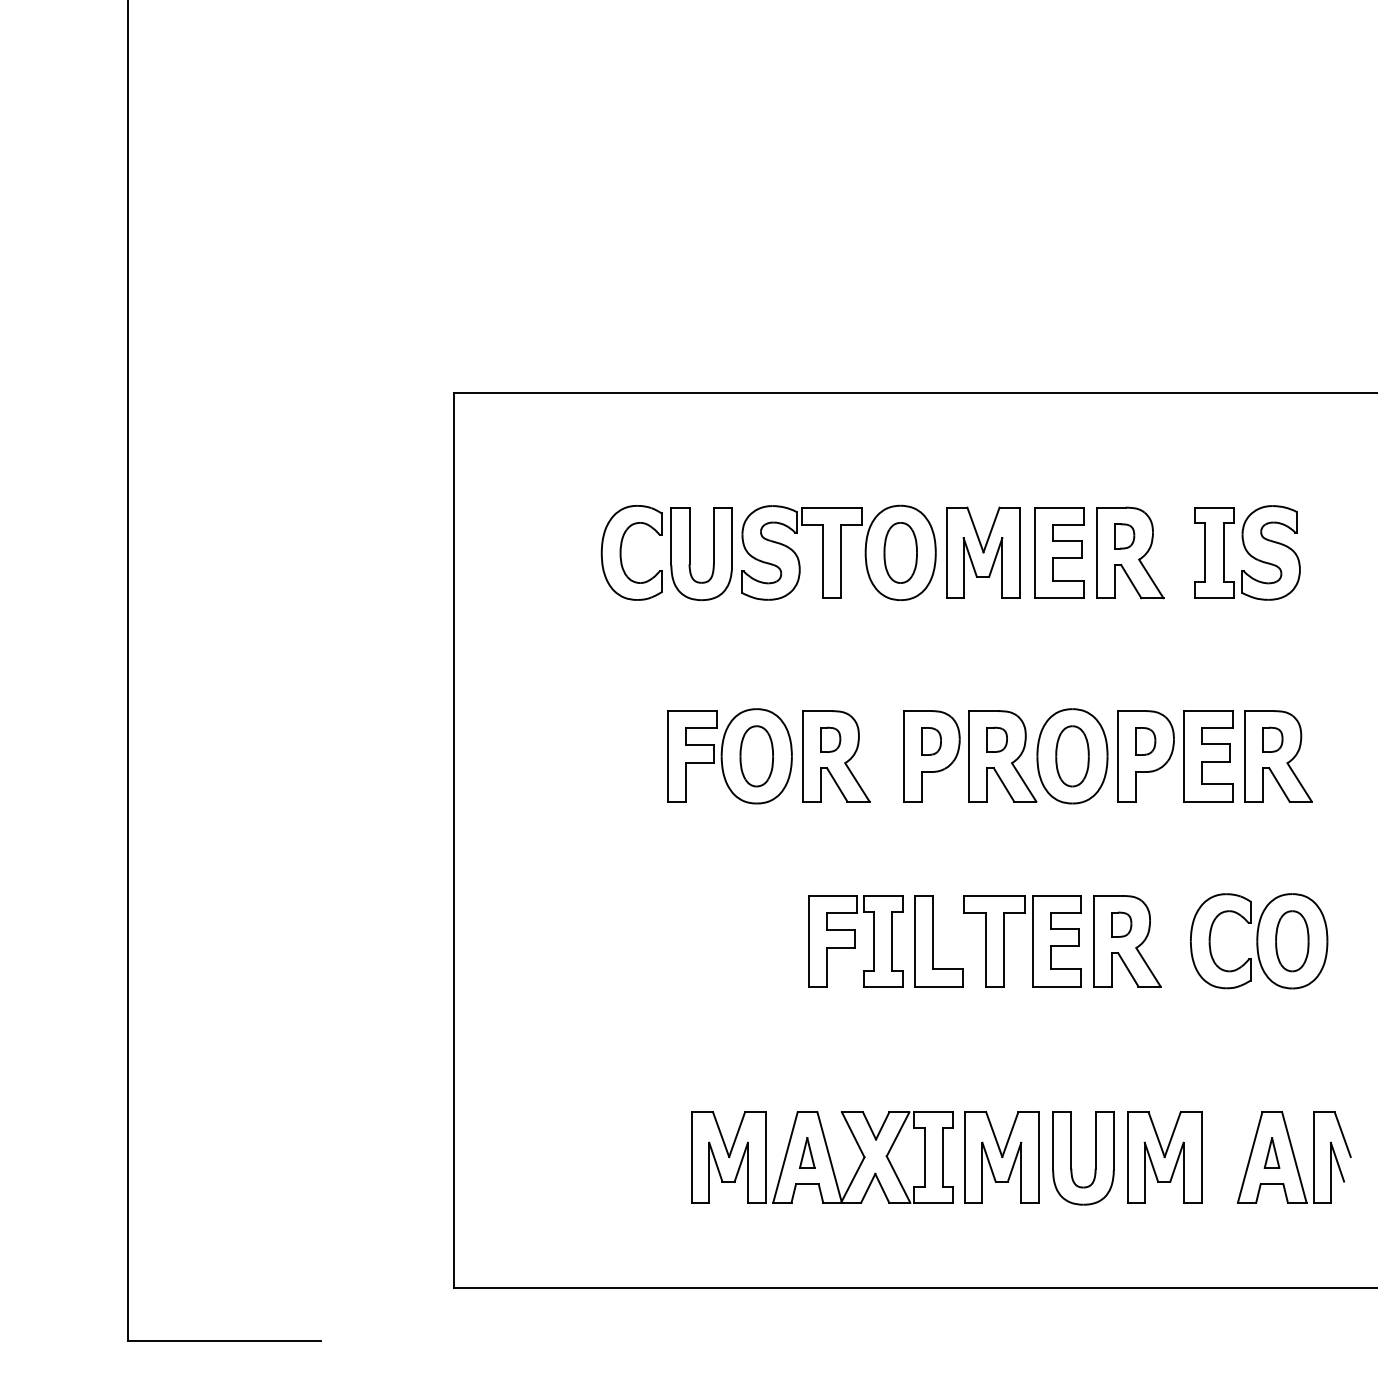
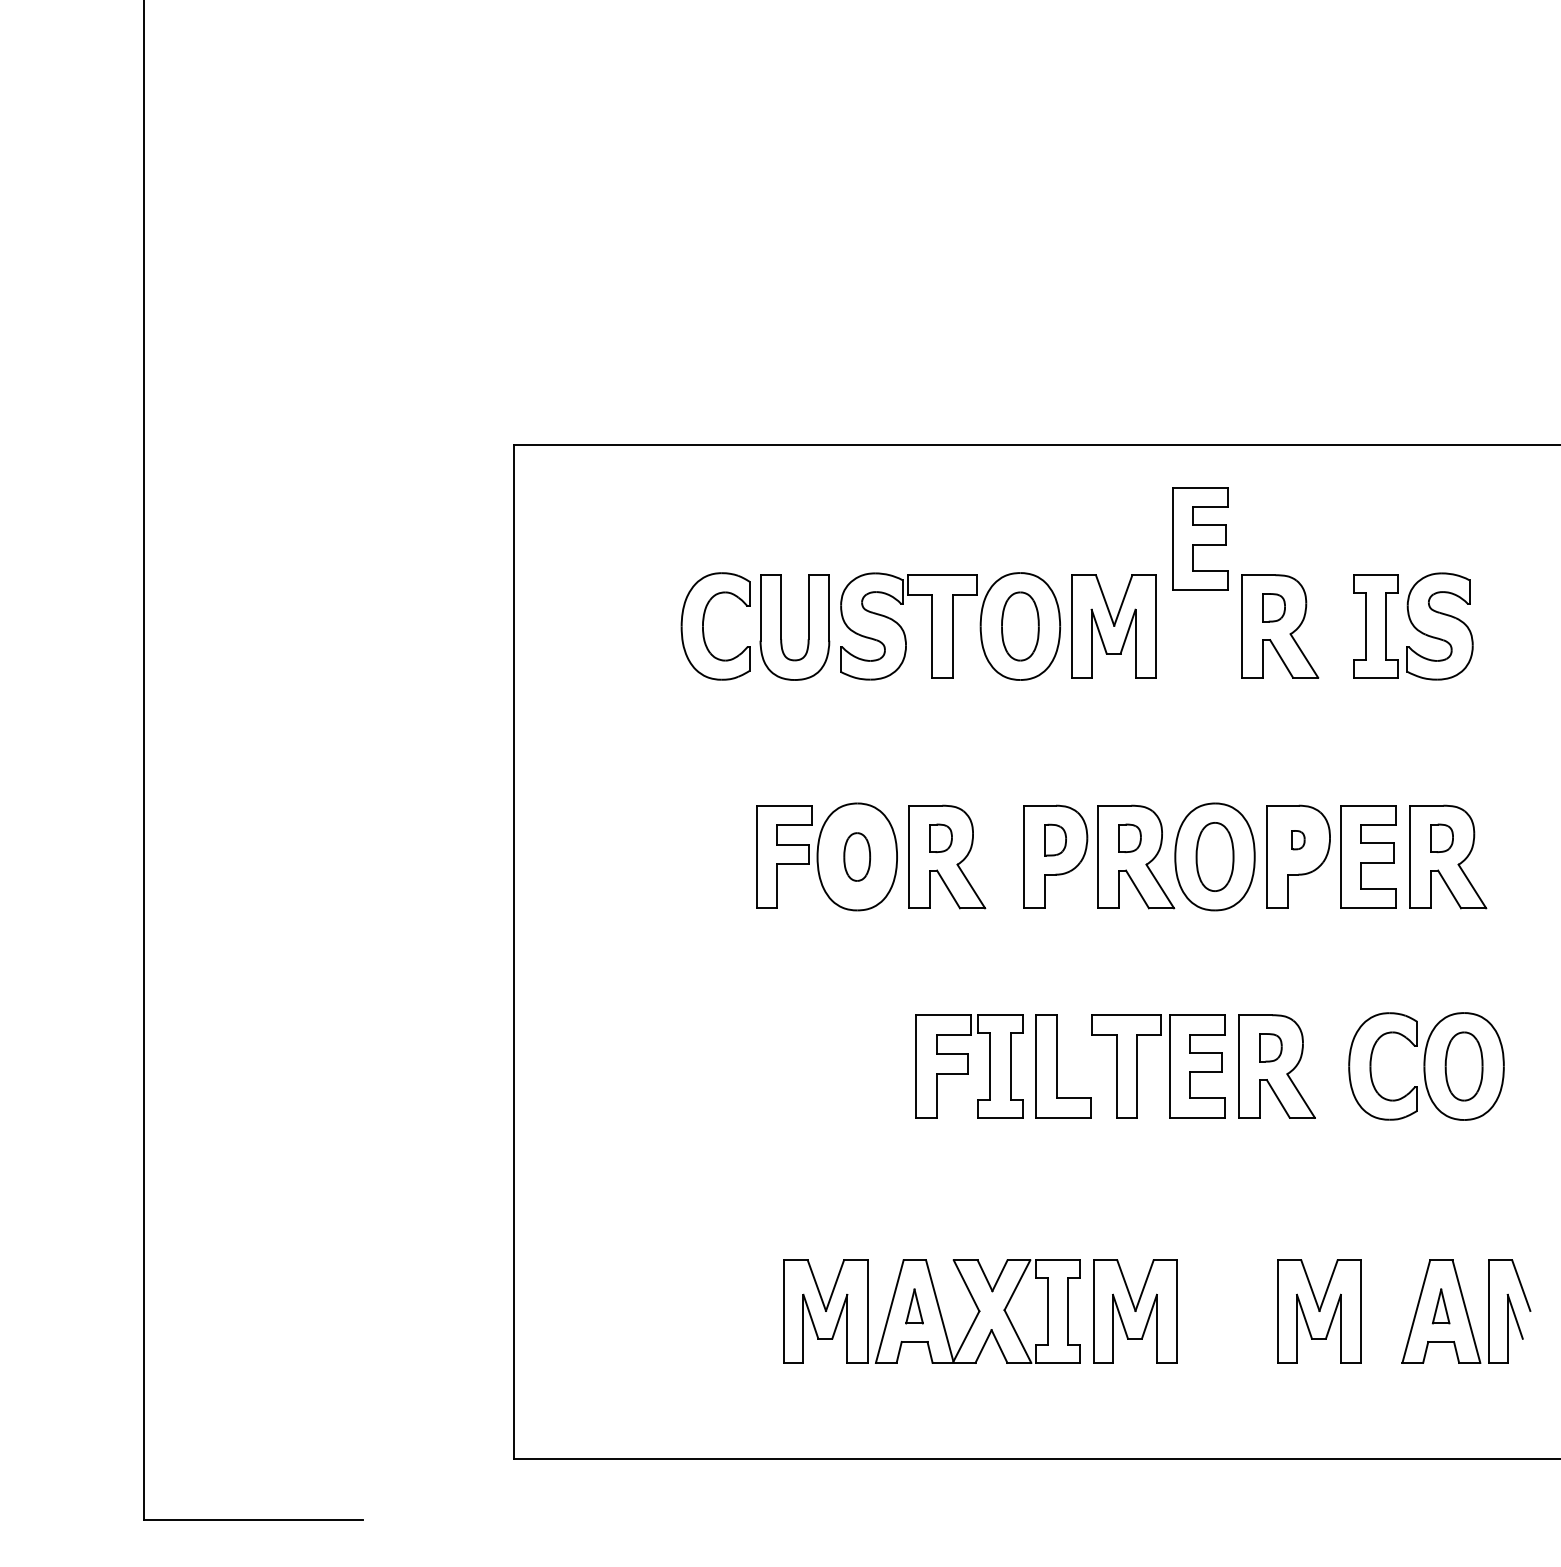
part: (1059, 552) -> (1200, 538), moved
part: (1145, 741) -> (1297, 840), size x0.6
part: (756, 756) -> (856, 857), size x0.7
part: (1071, 1158) -> (1213, 1312), removed

